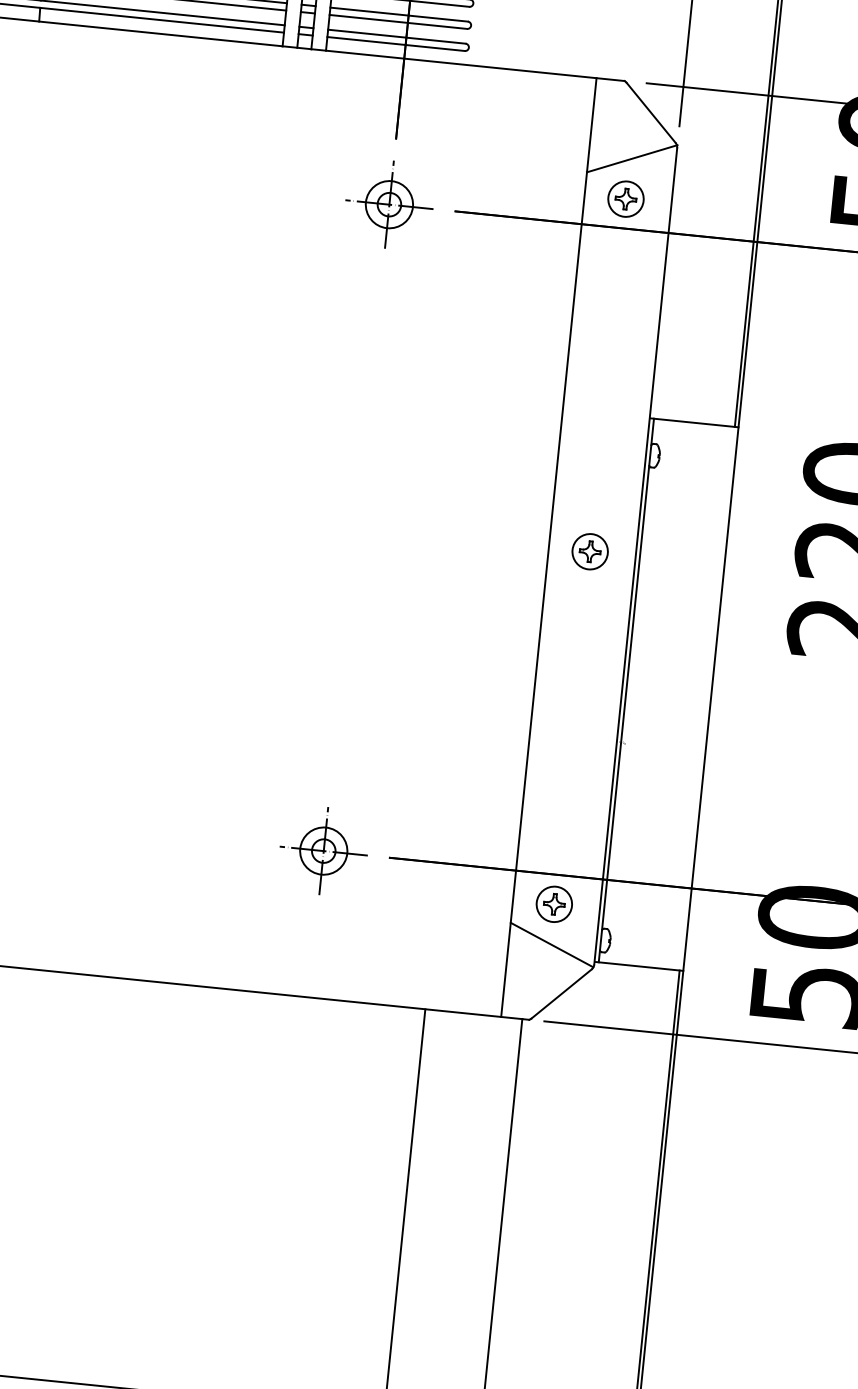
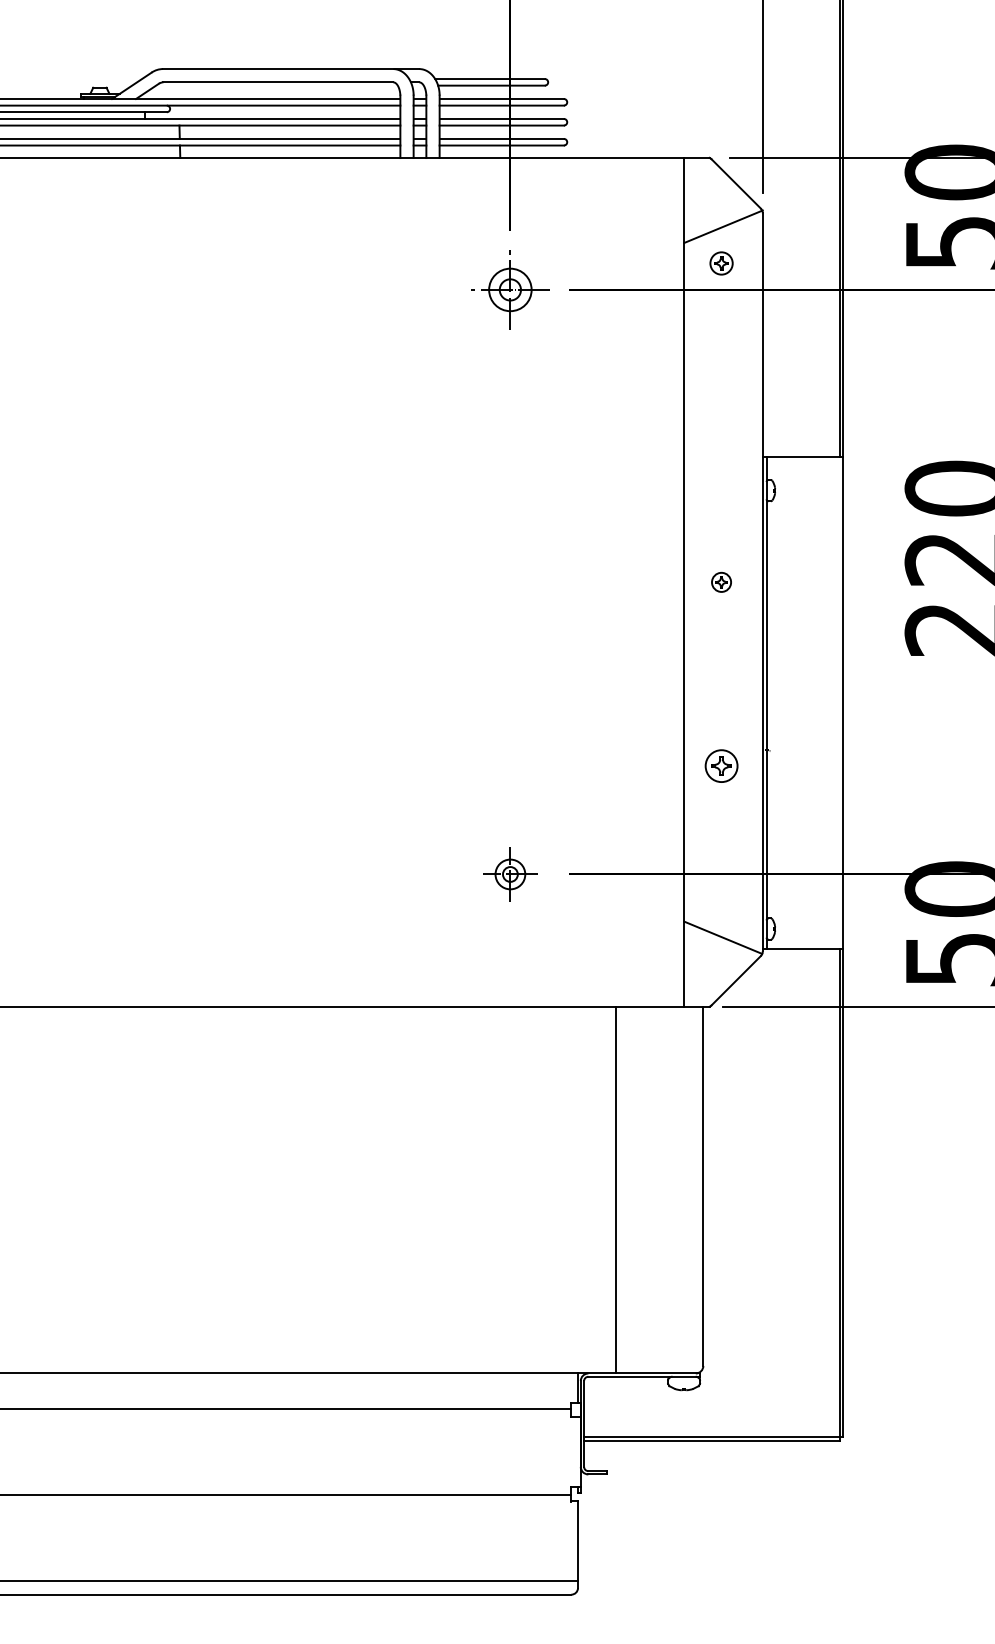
part: (625, 199) -> (721, 263), size x0.7
part: (590, 551) -> (721, 582), size x0.6
part: (323, 851) -> (510, 874), size x0.7
part: (554, 903) -> (721, 765), moved

